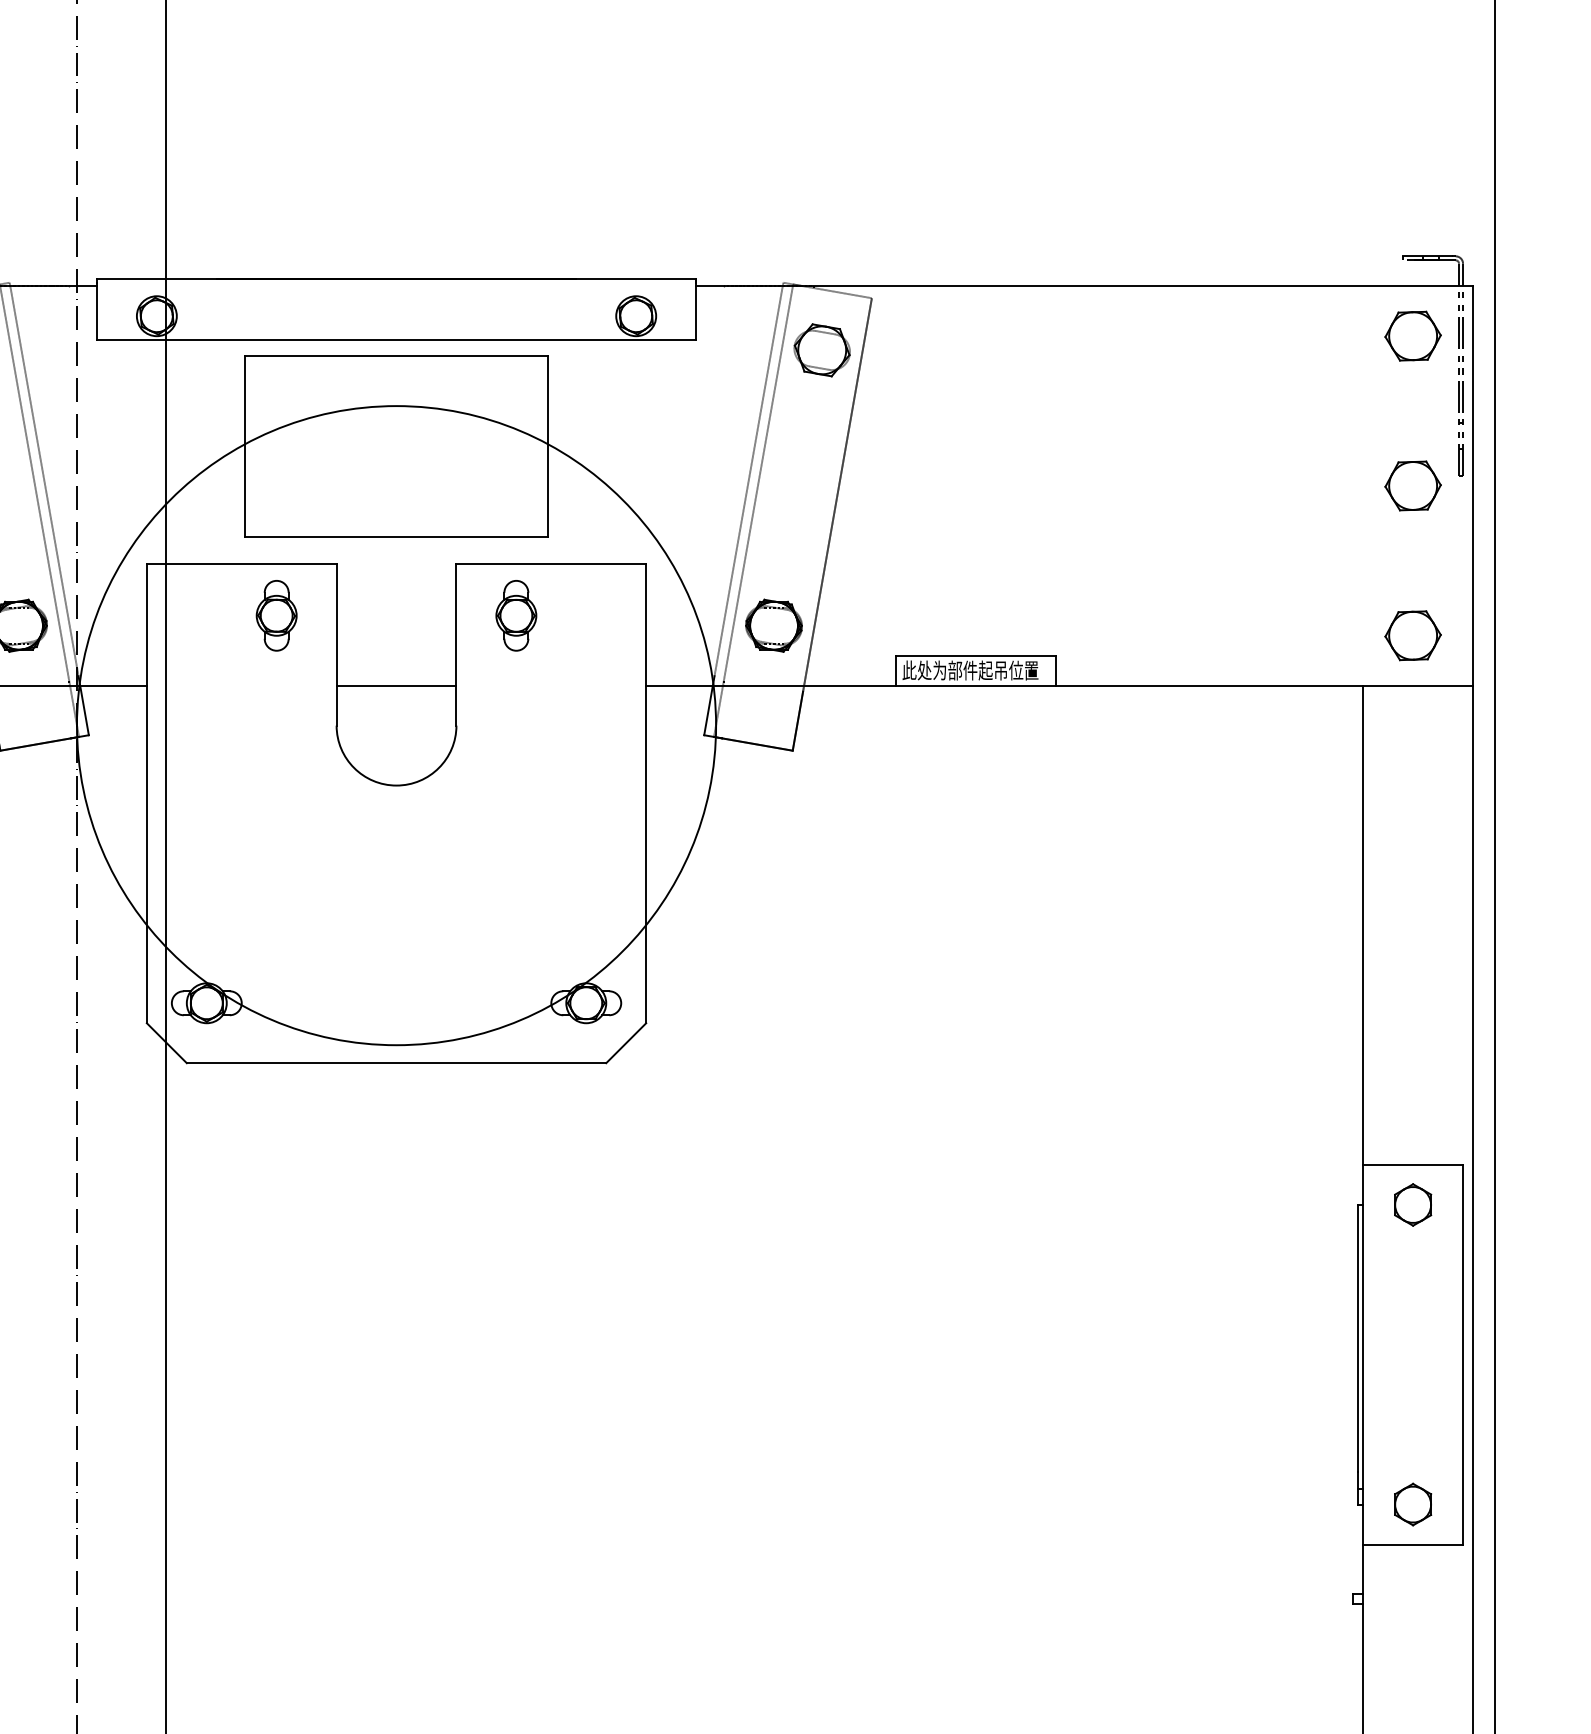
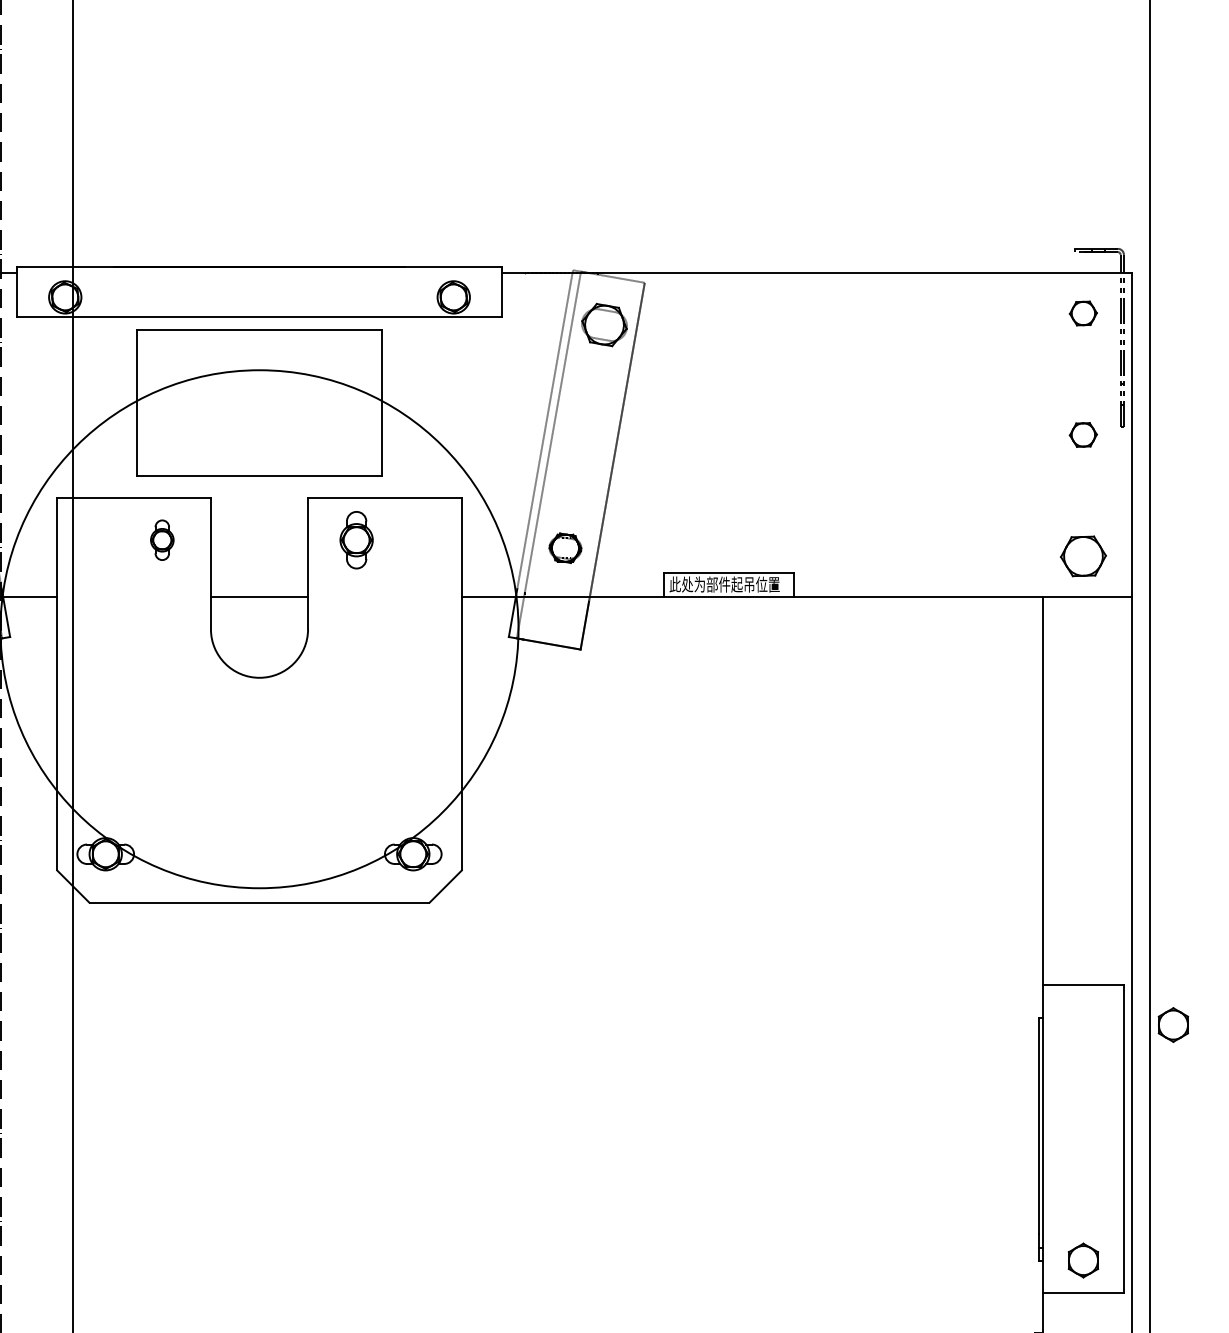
part: (1412, 335) -> (1082, 313), size x0.6
part: (1412, 485) -> (1082, 434), size x0.6
part: (276, 615) -> (162, 539), size x0.7
part: (773, 625) -> (565, 548), size x0.7
part: (1413, 1204) -> (1173, 1024), moved

